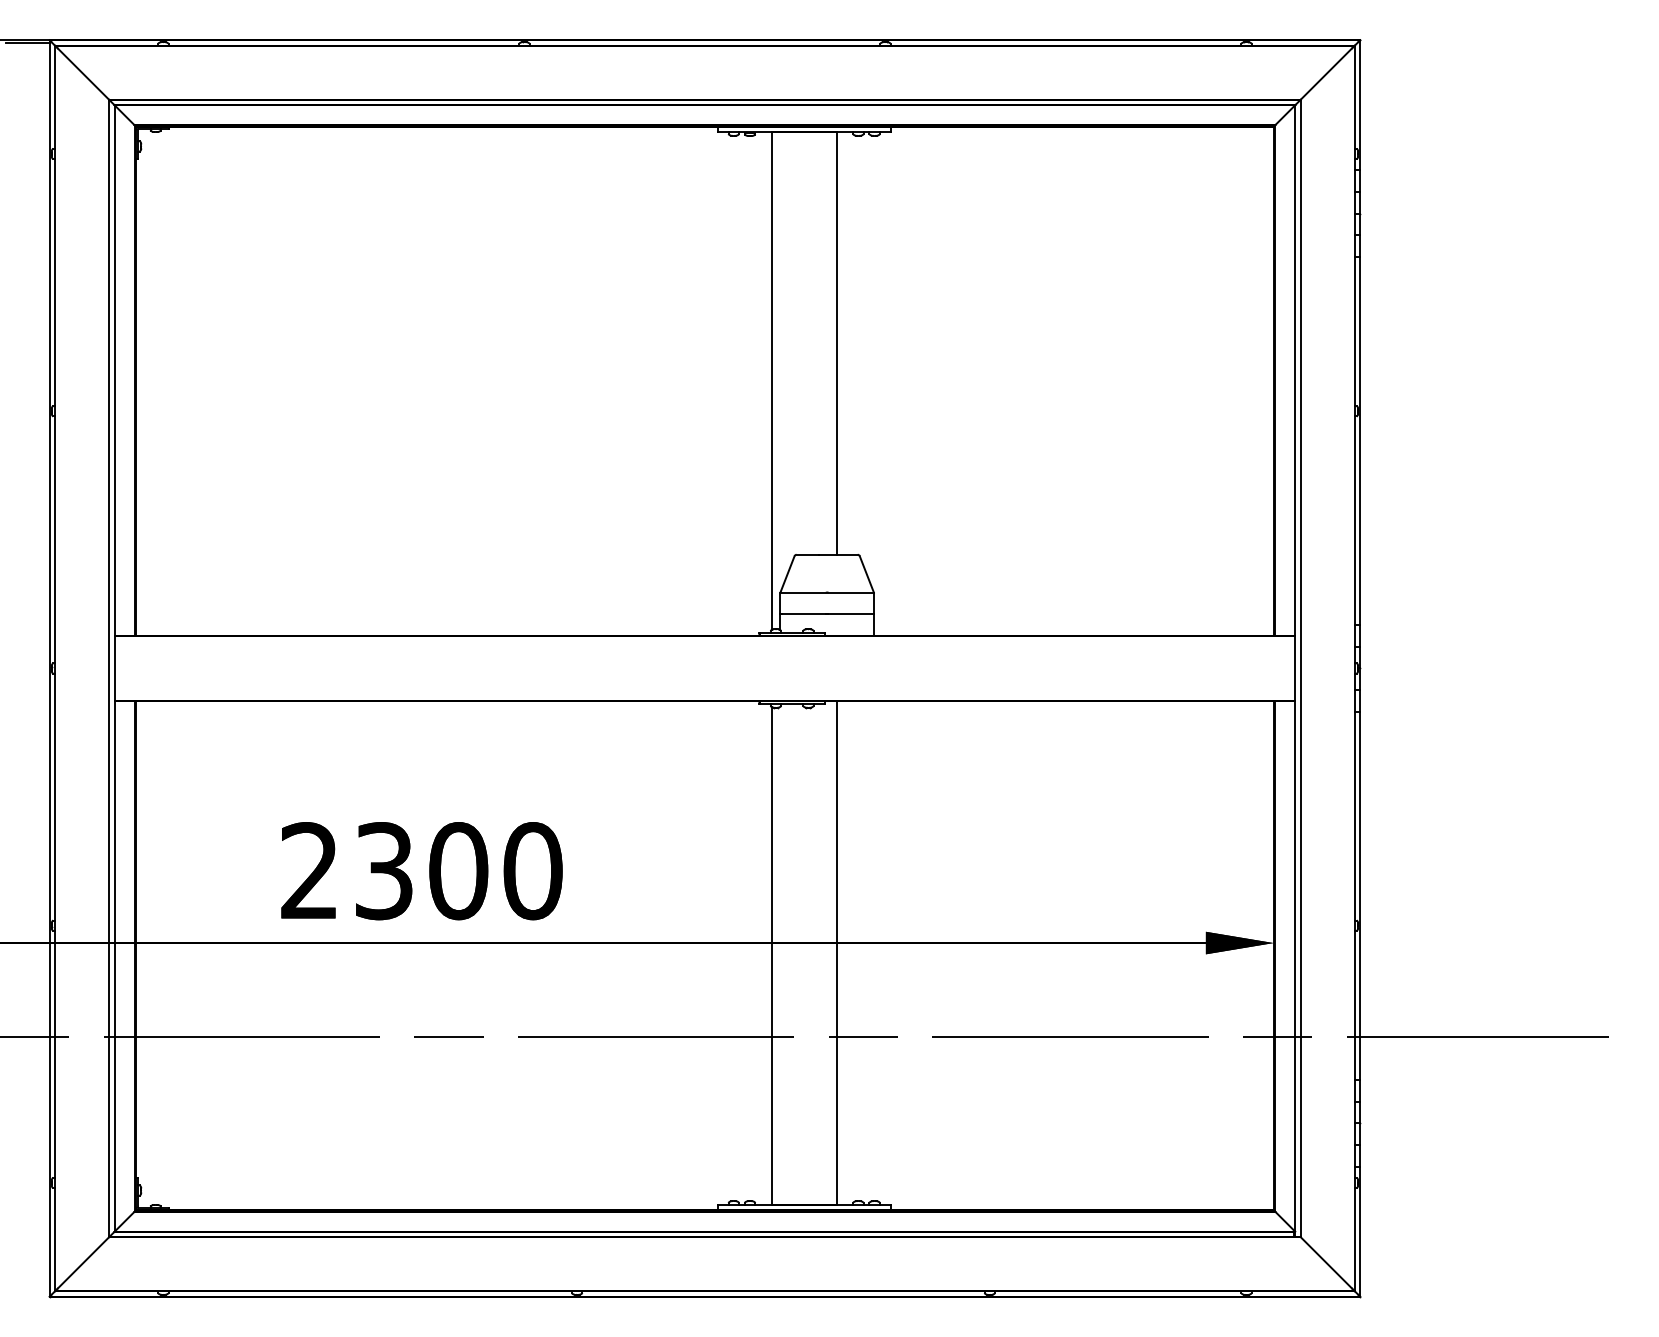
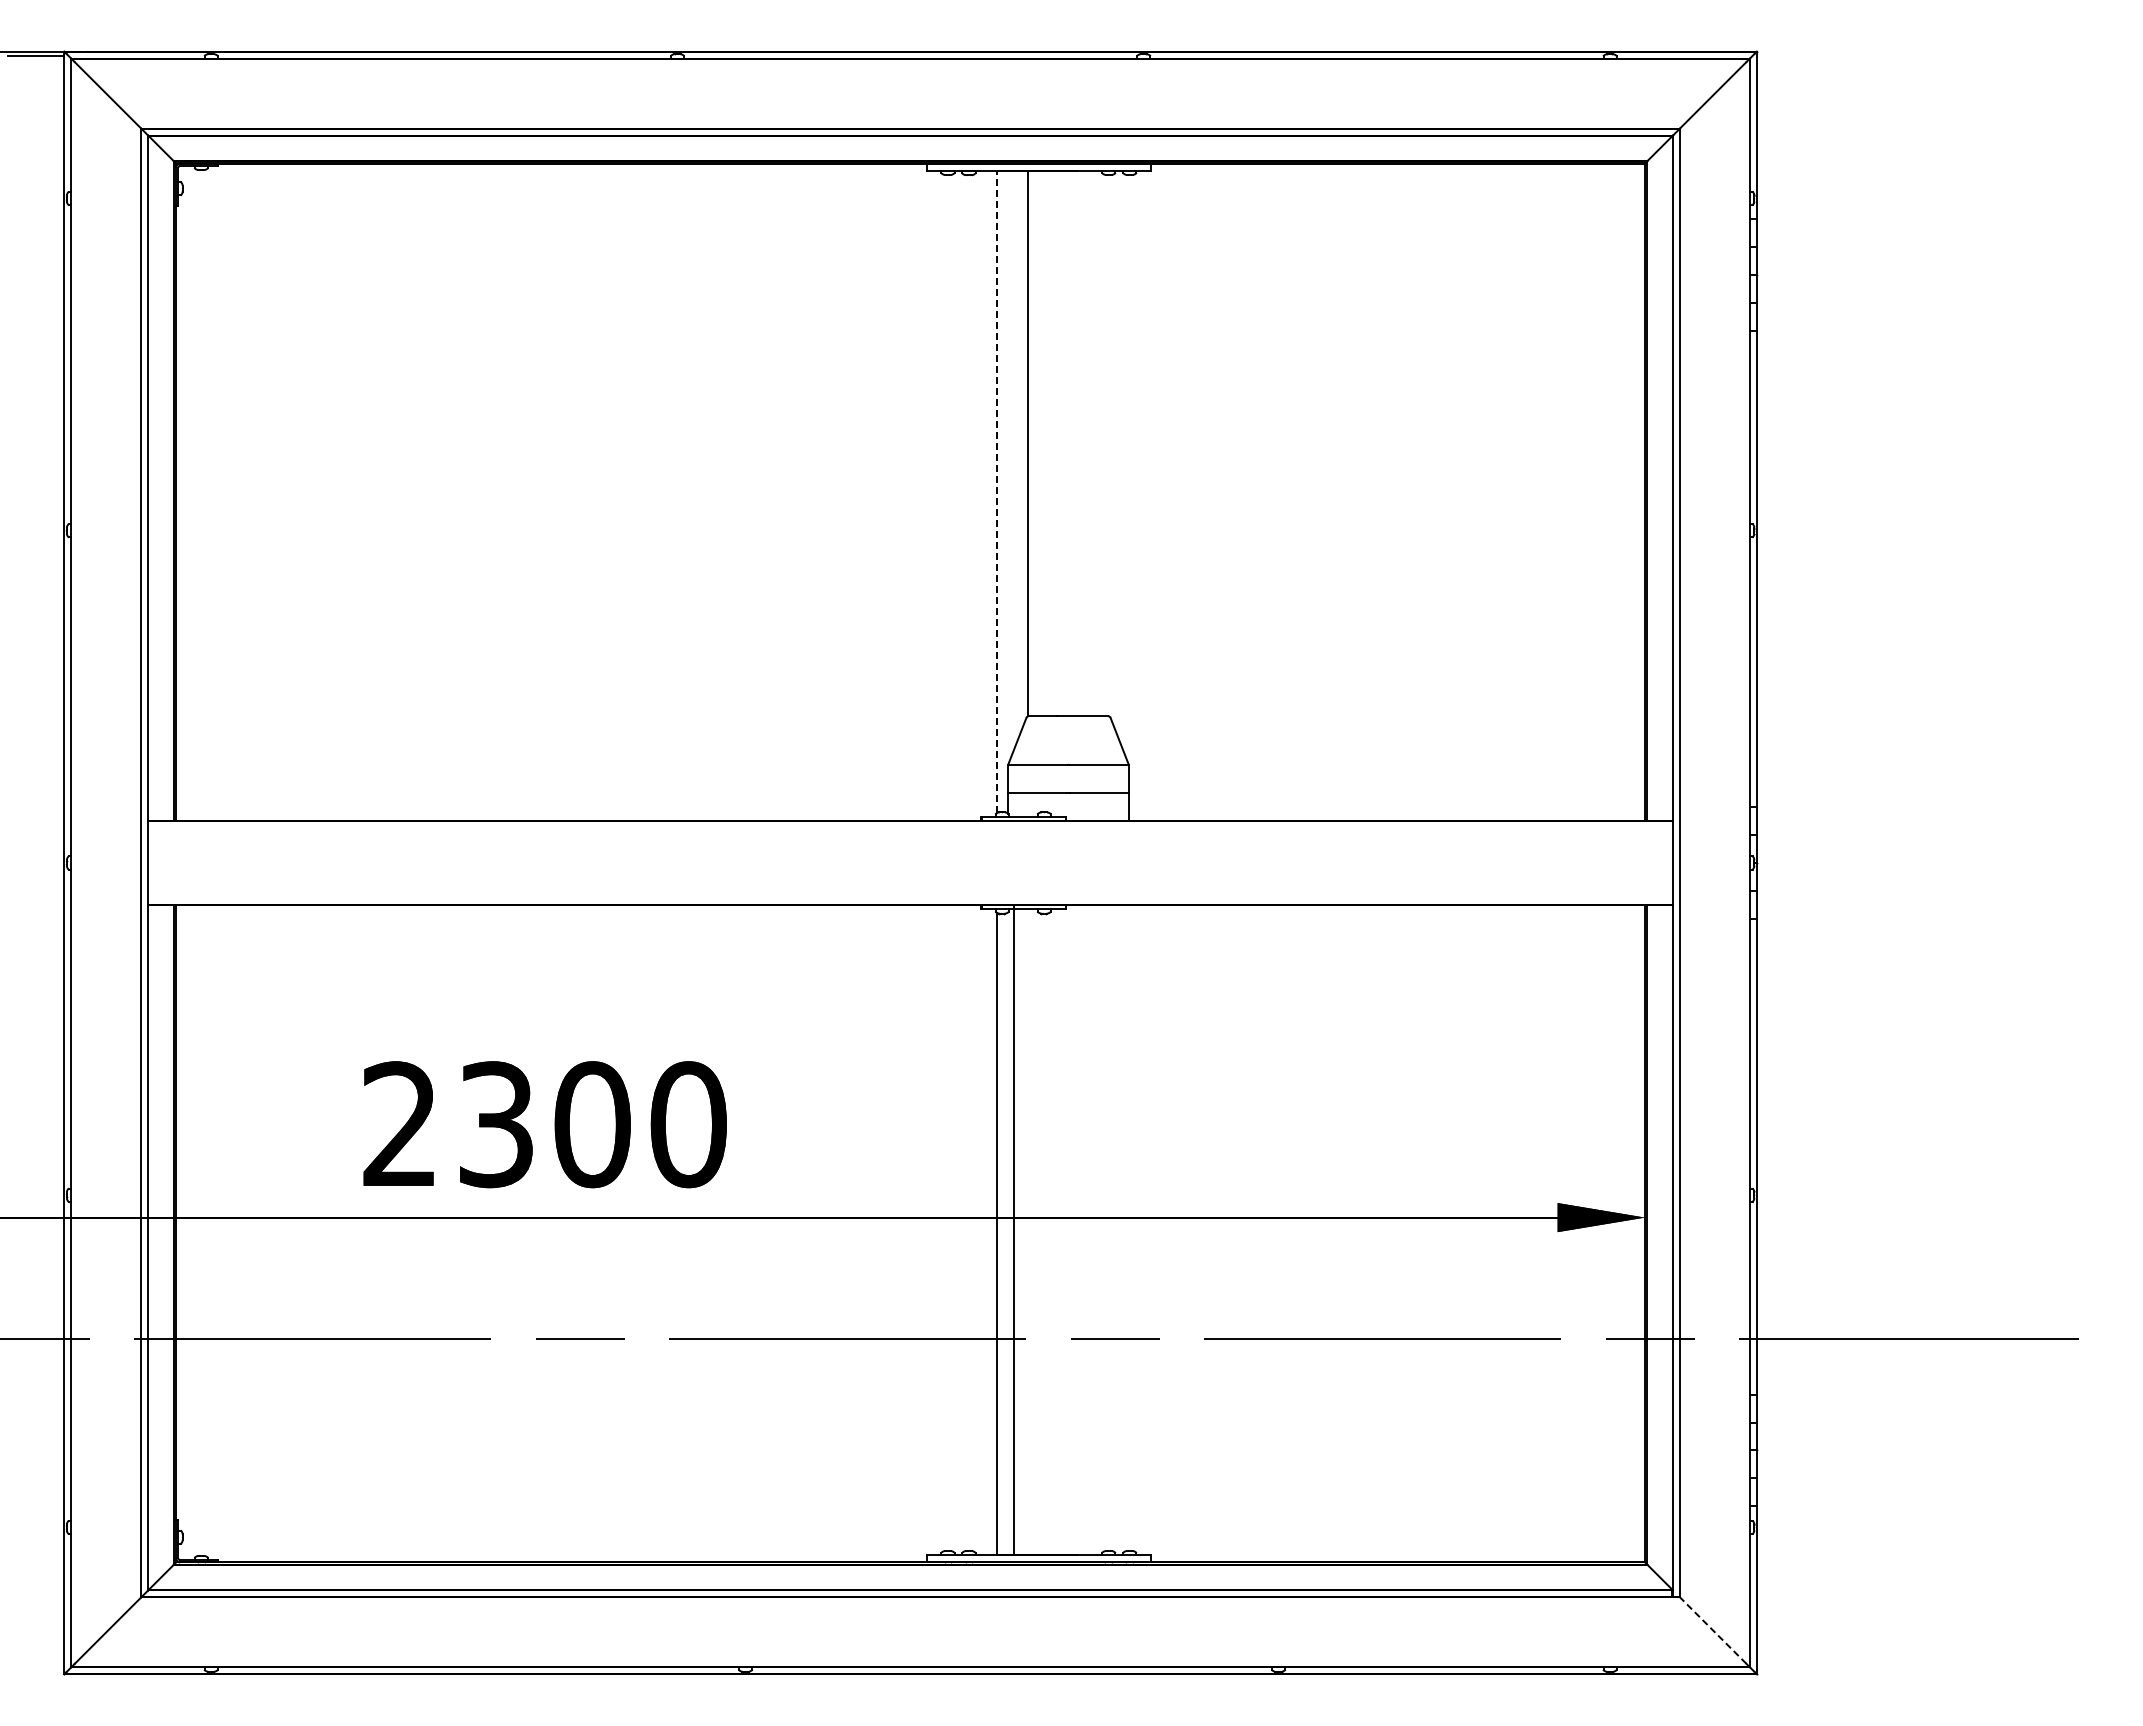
line: (836, 343) -> (1027, 443), moved
line: (771, 380) -> (996, 491), solid -> dashed
line: (836, 952) -> (1013, 1229), moved
line: (1326, 1262) -> (1713, 1630), solid -> dashed

